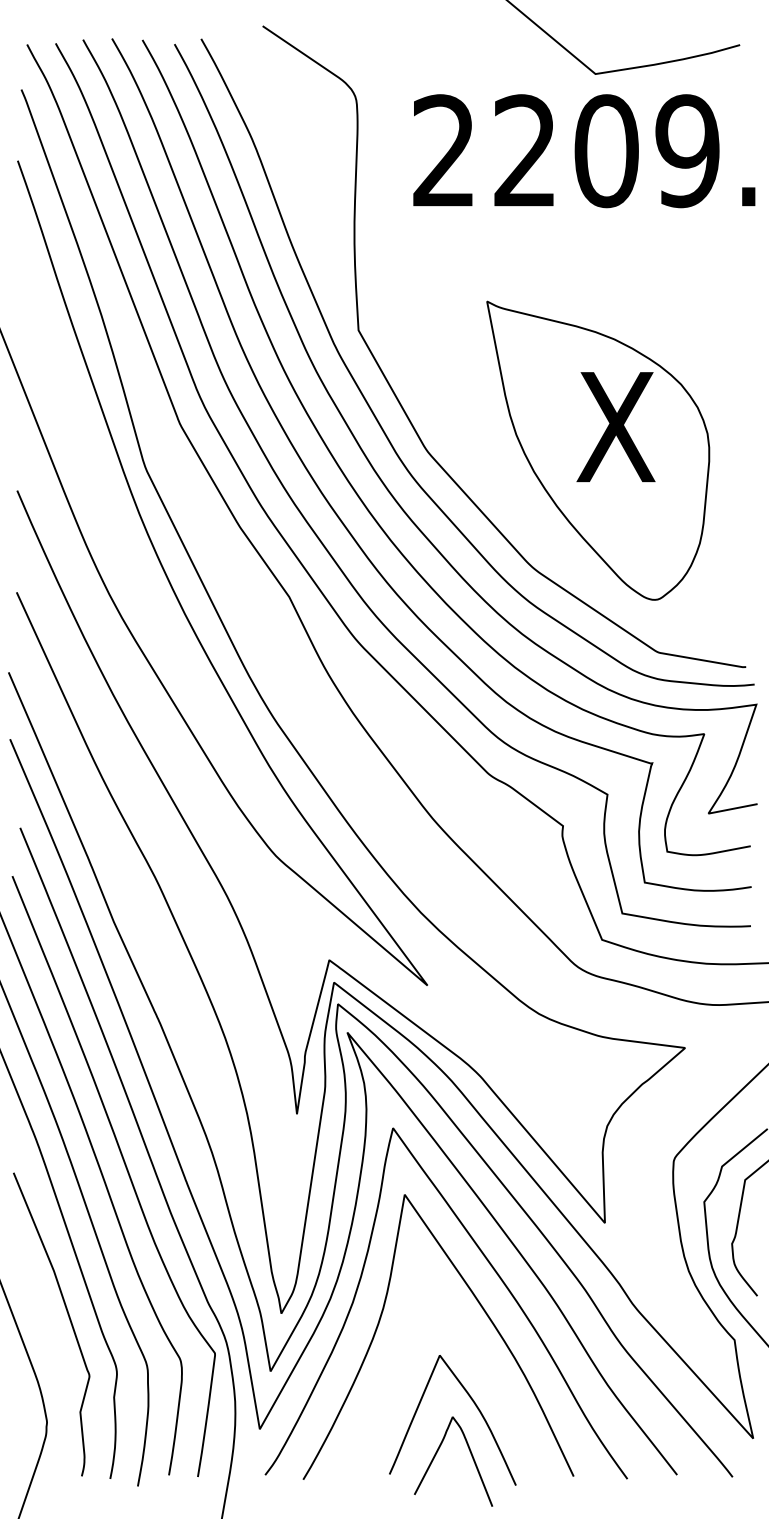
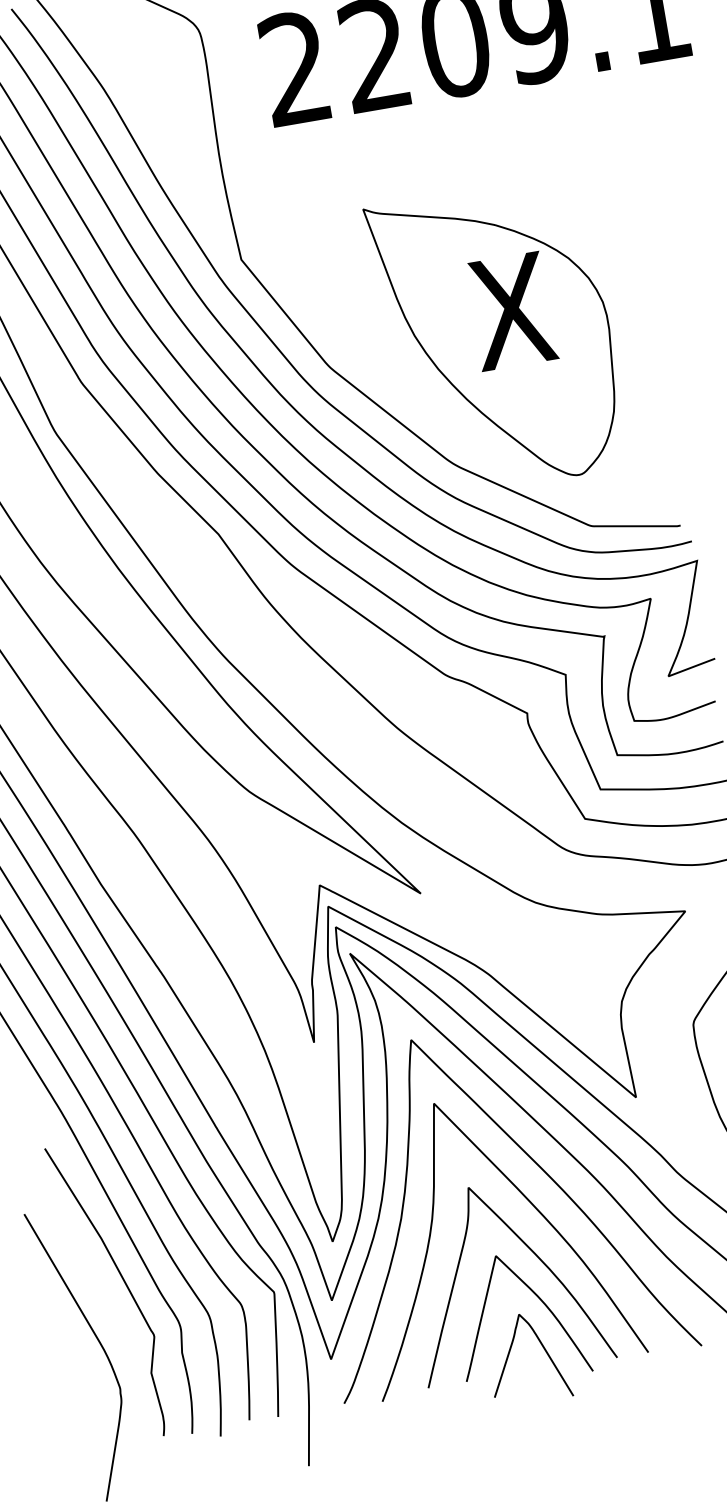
curve: (475, 1357) -> (531, 1251), added

